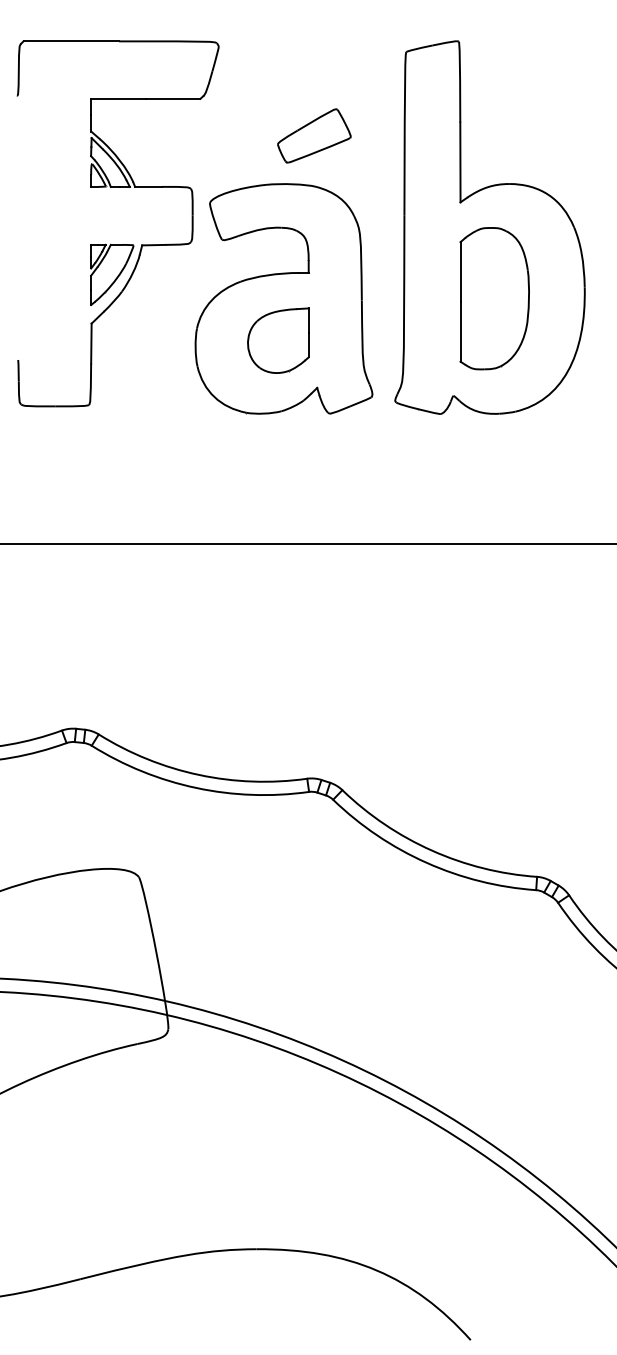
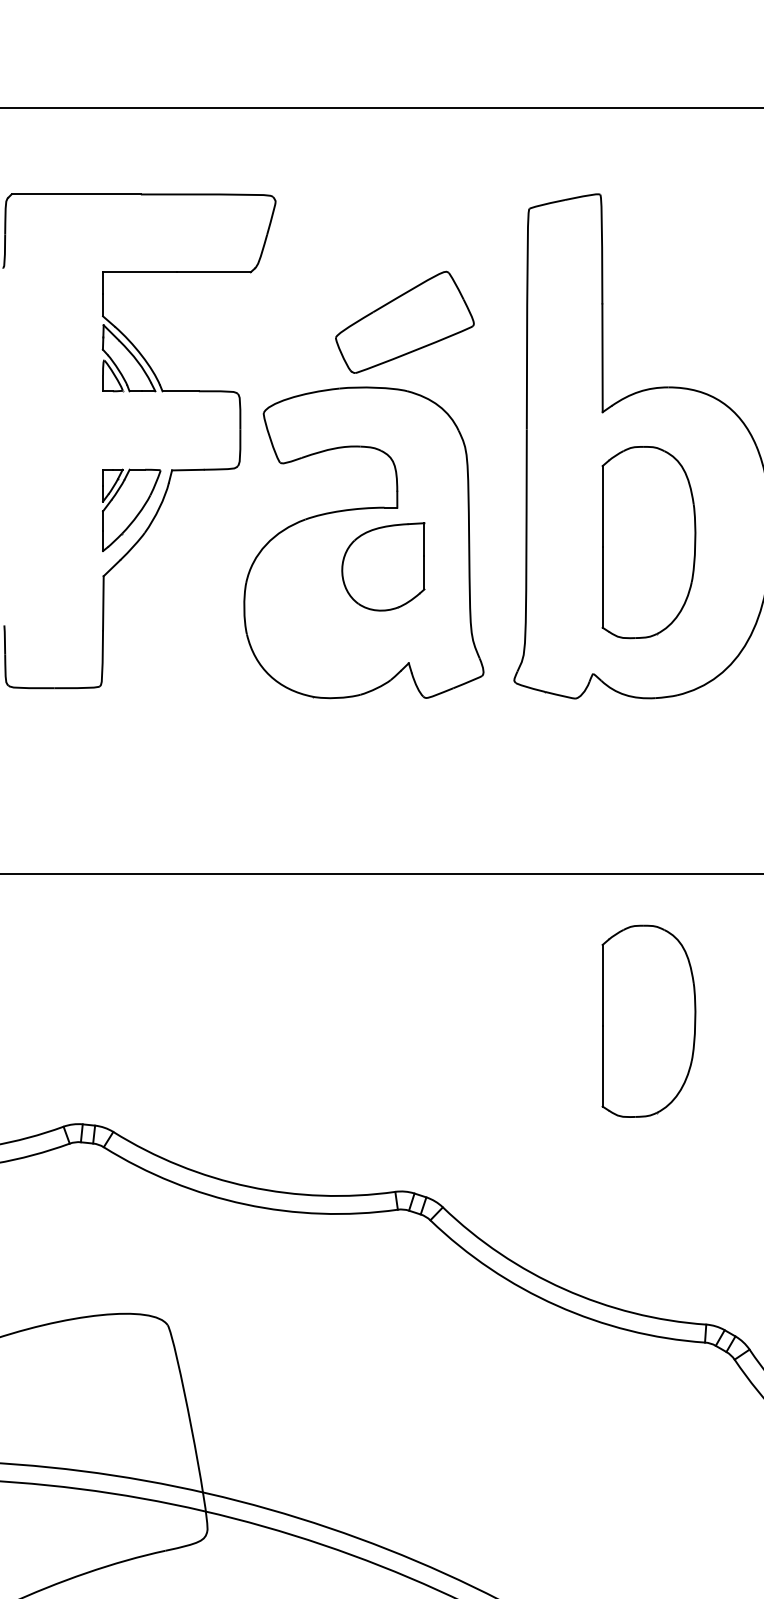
part: (314, 135) -> (405, 321), size x1.4
part: (278, 340) -> (383, 566), moved
part: (494, 652) -> (648, 1021), added

